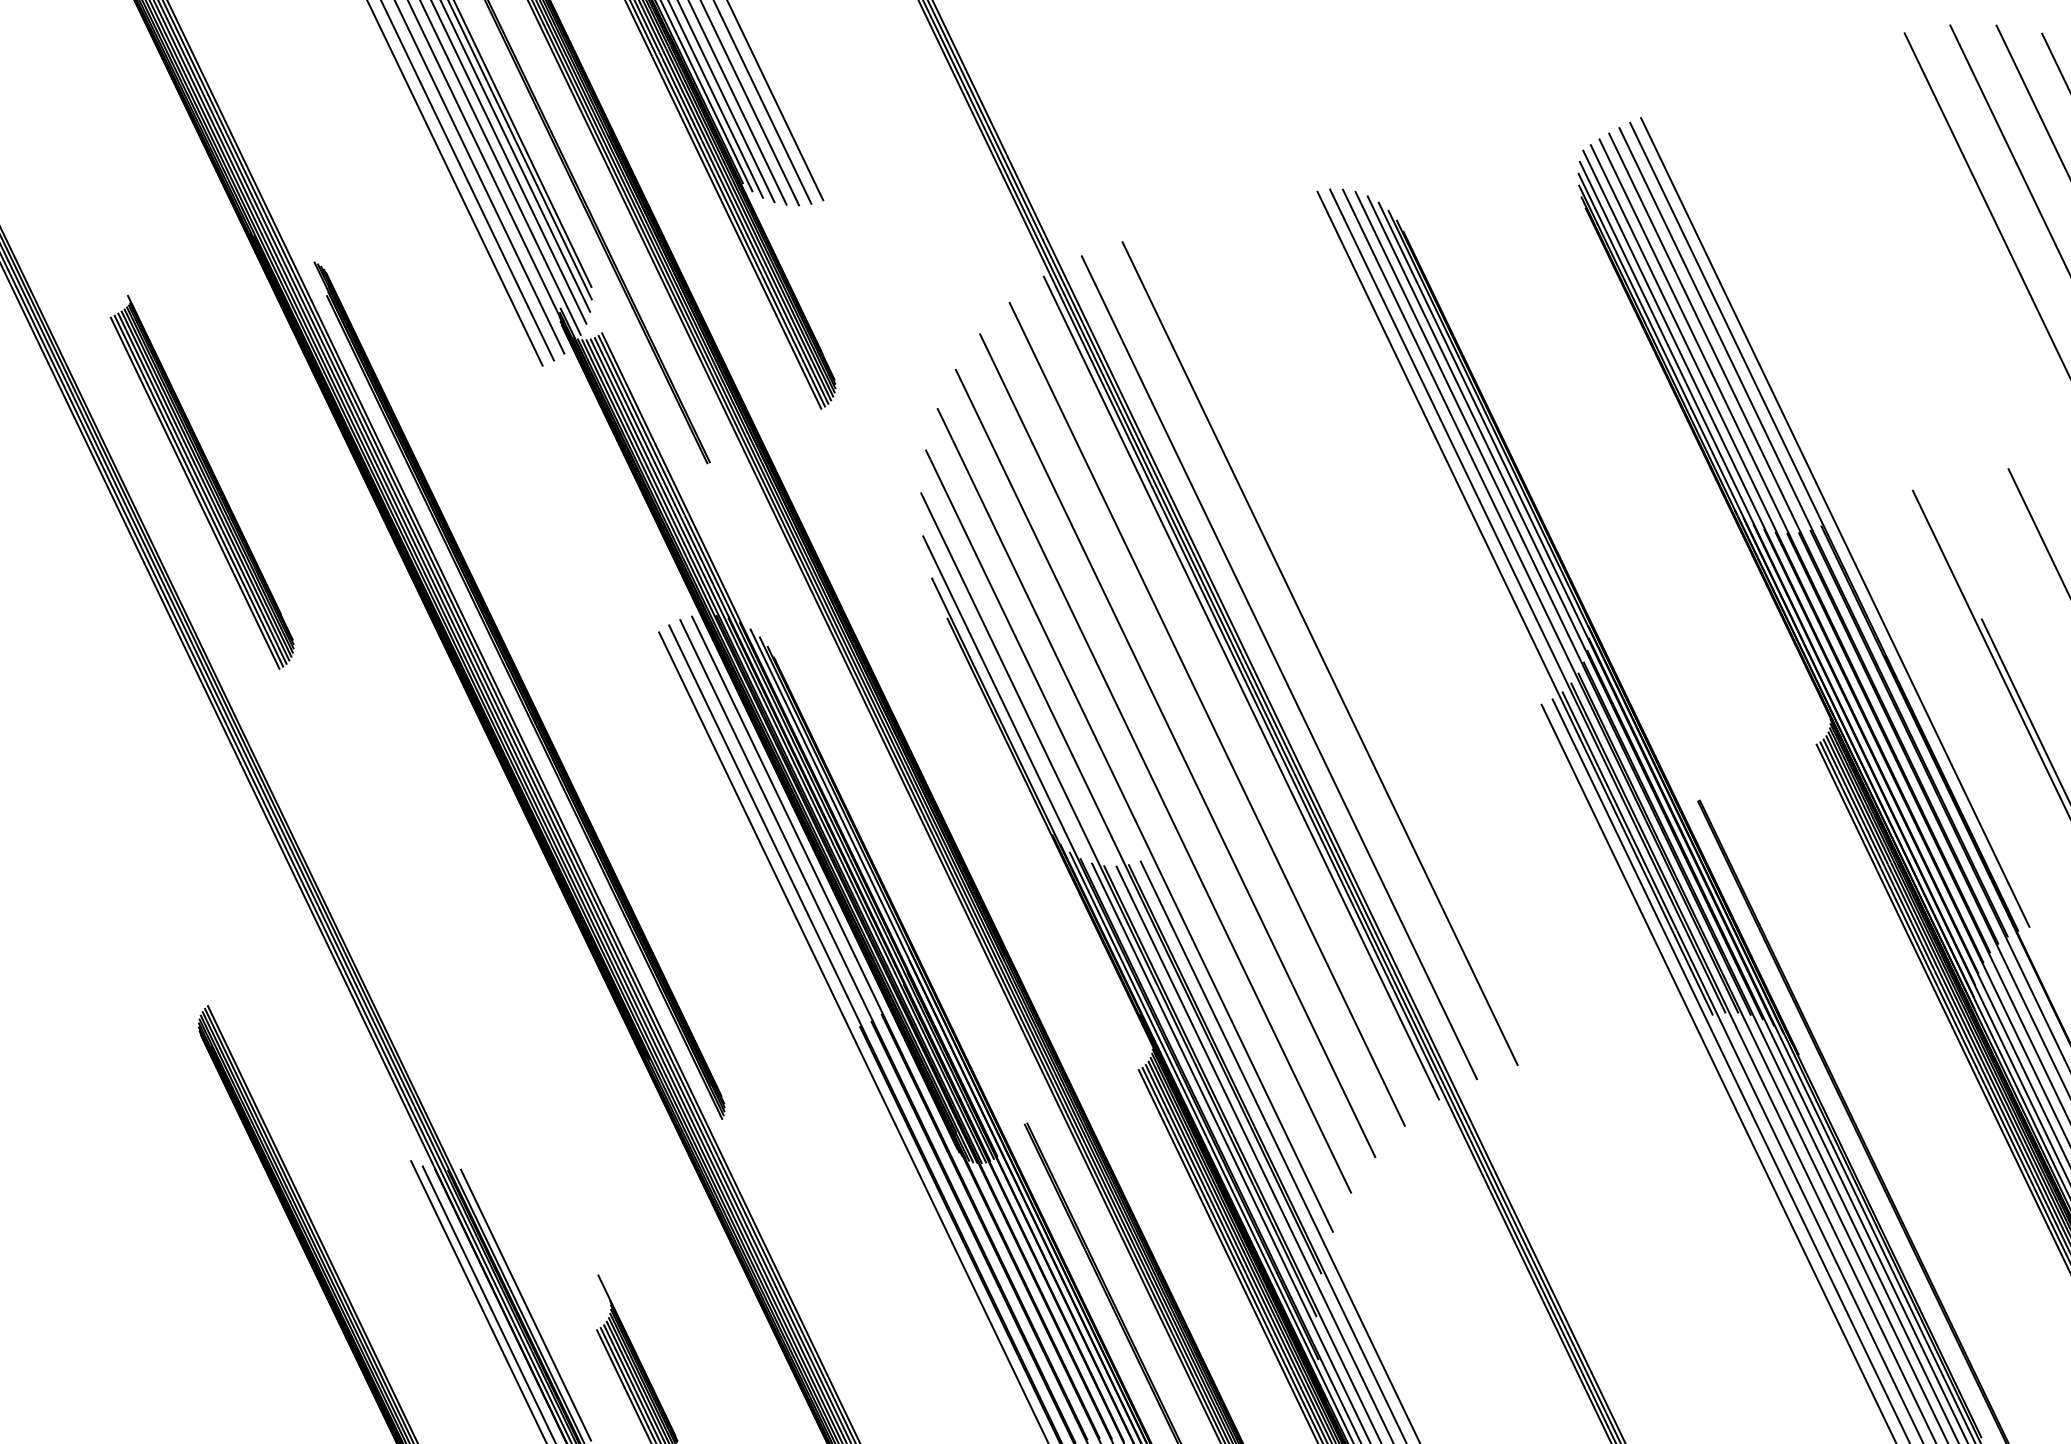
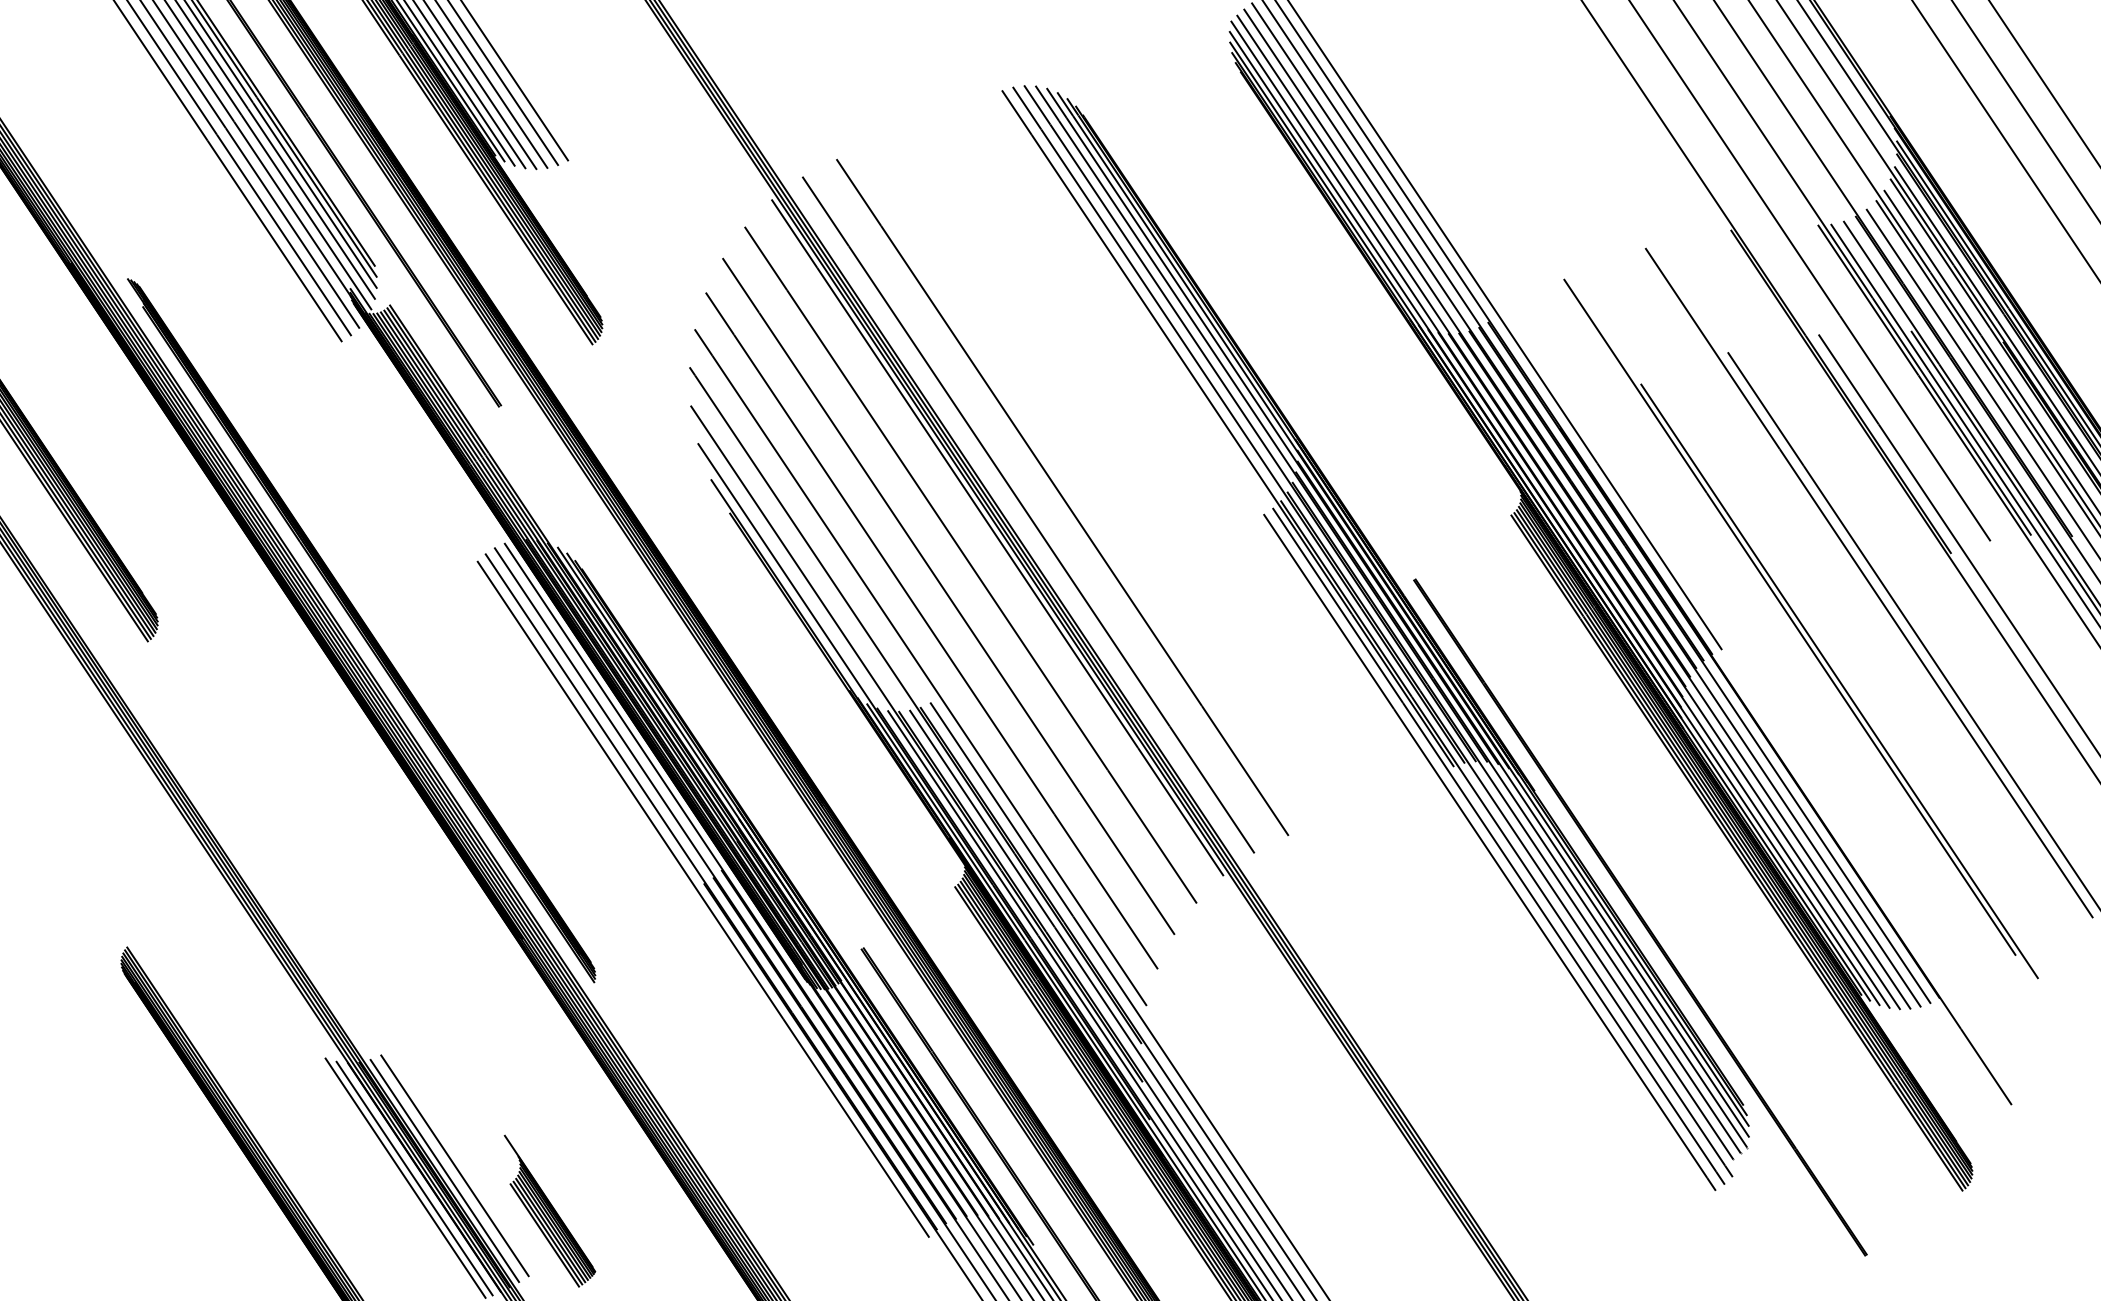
line: (537, 1300) -> (454, 1165), added

